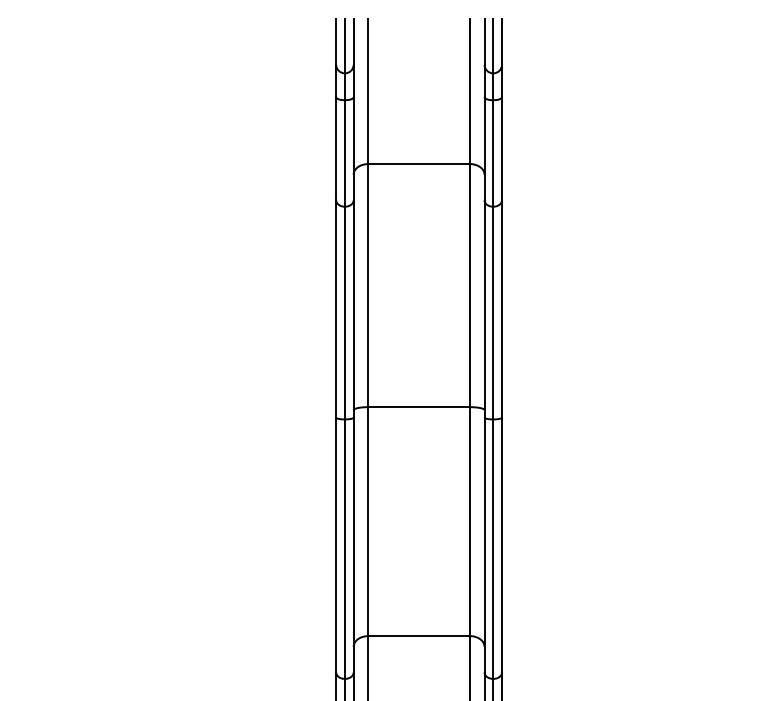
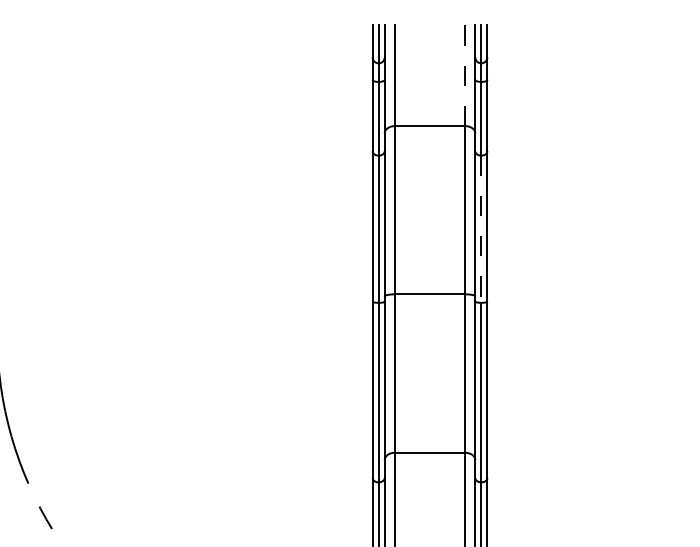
line: (470, 90) -> (465, 75), solid -> dashed
line: (493, 313) -> (481, 229), solid -> dashed

